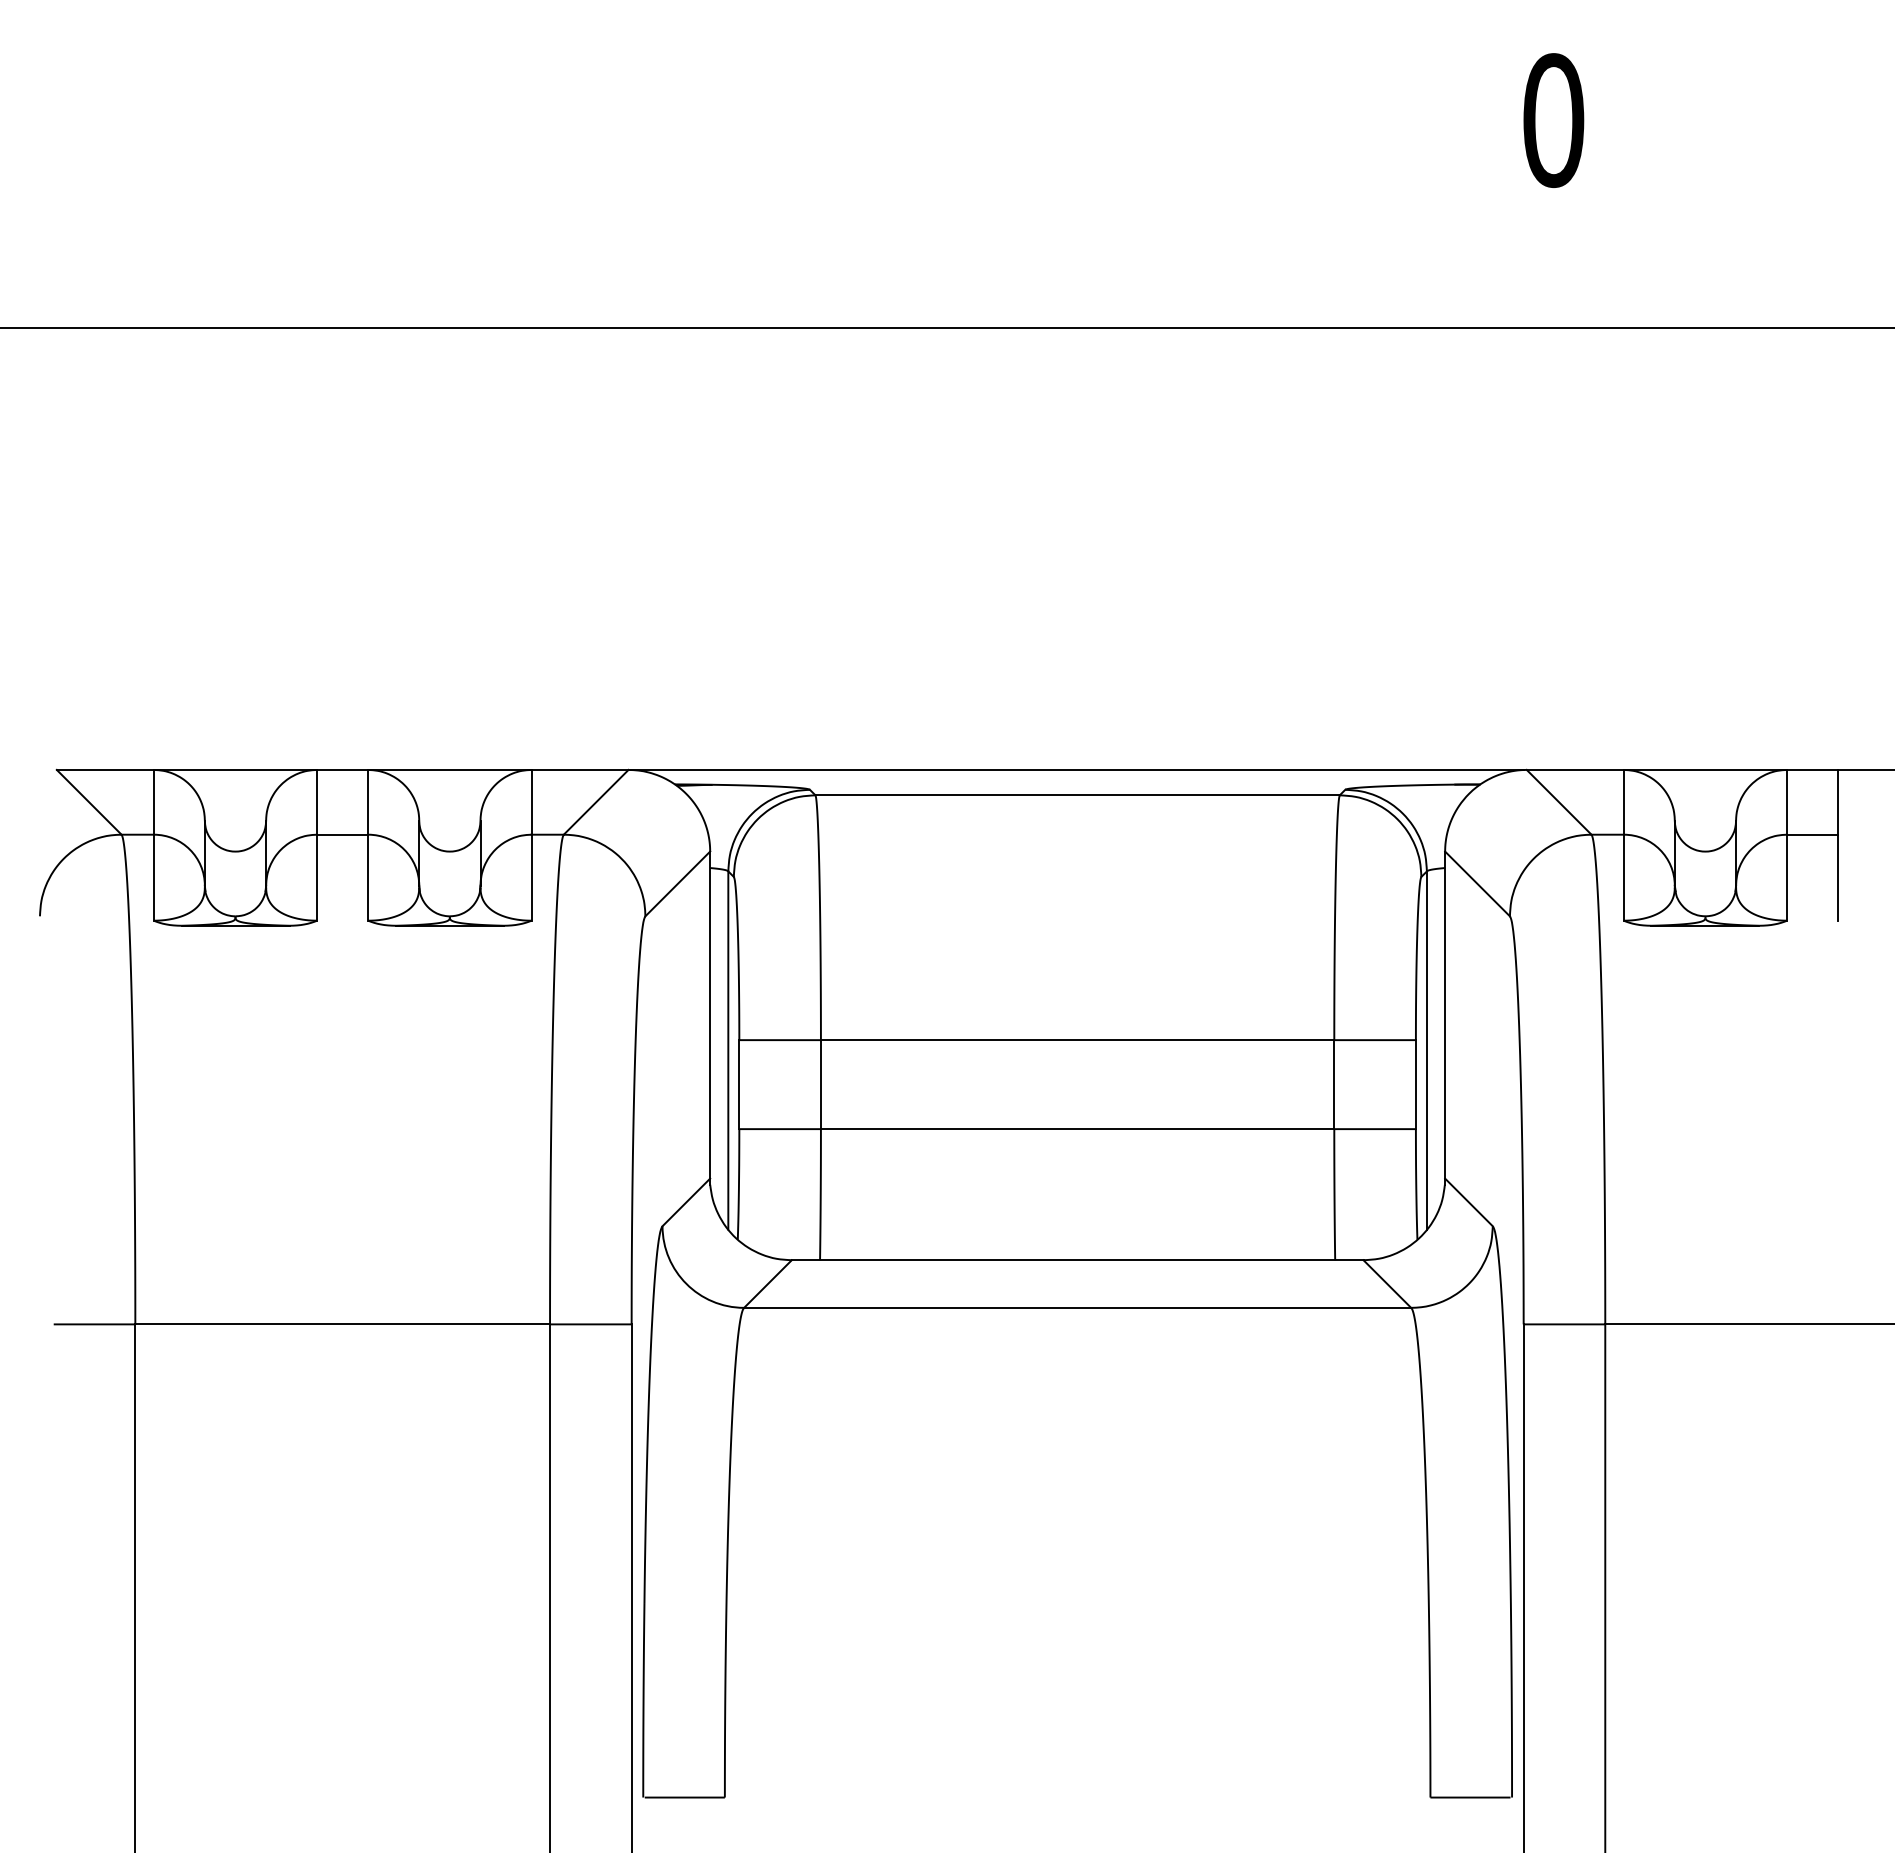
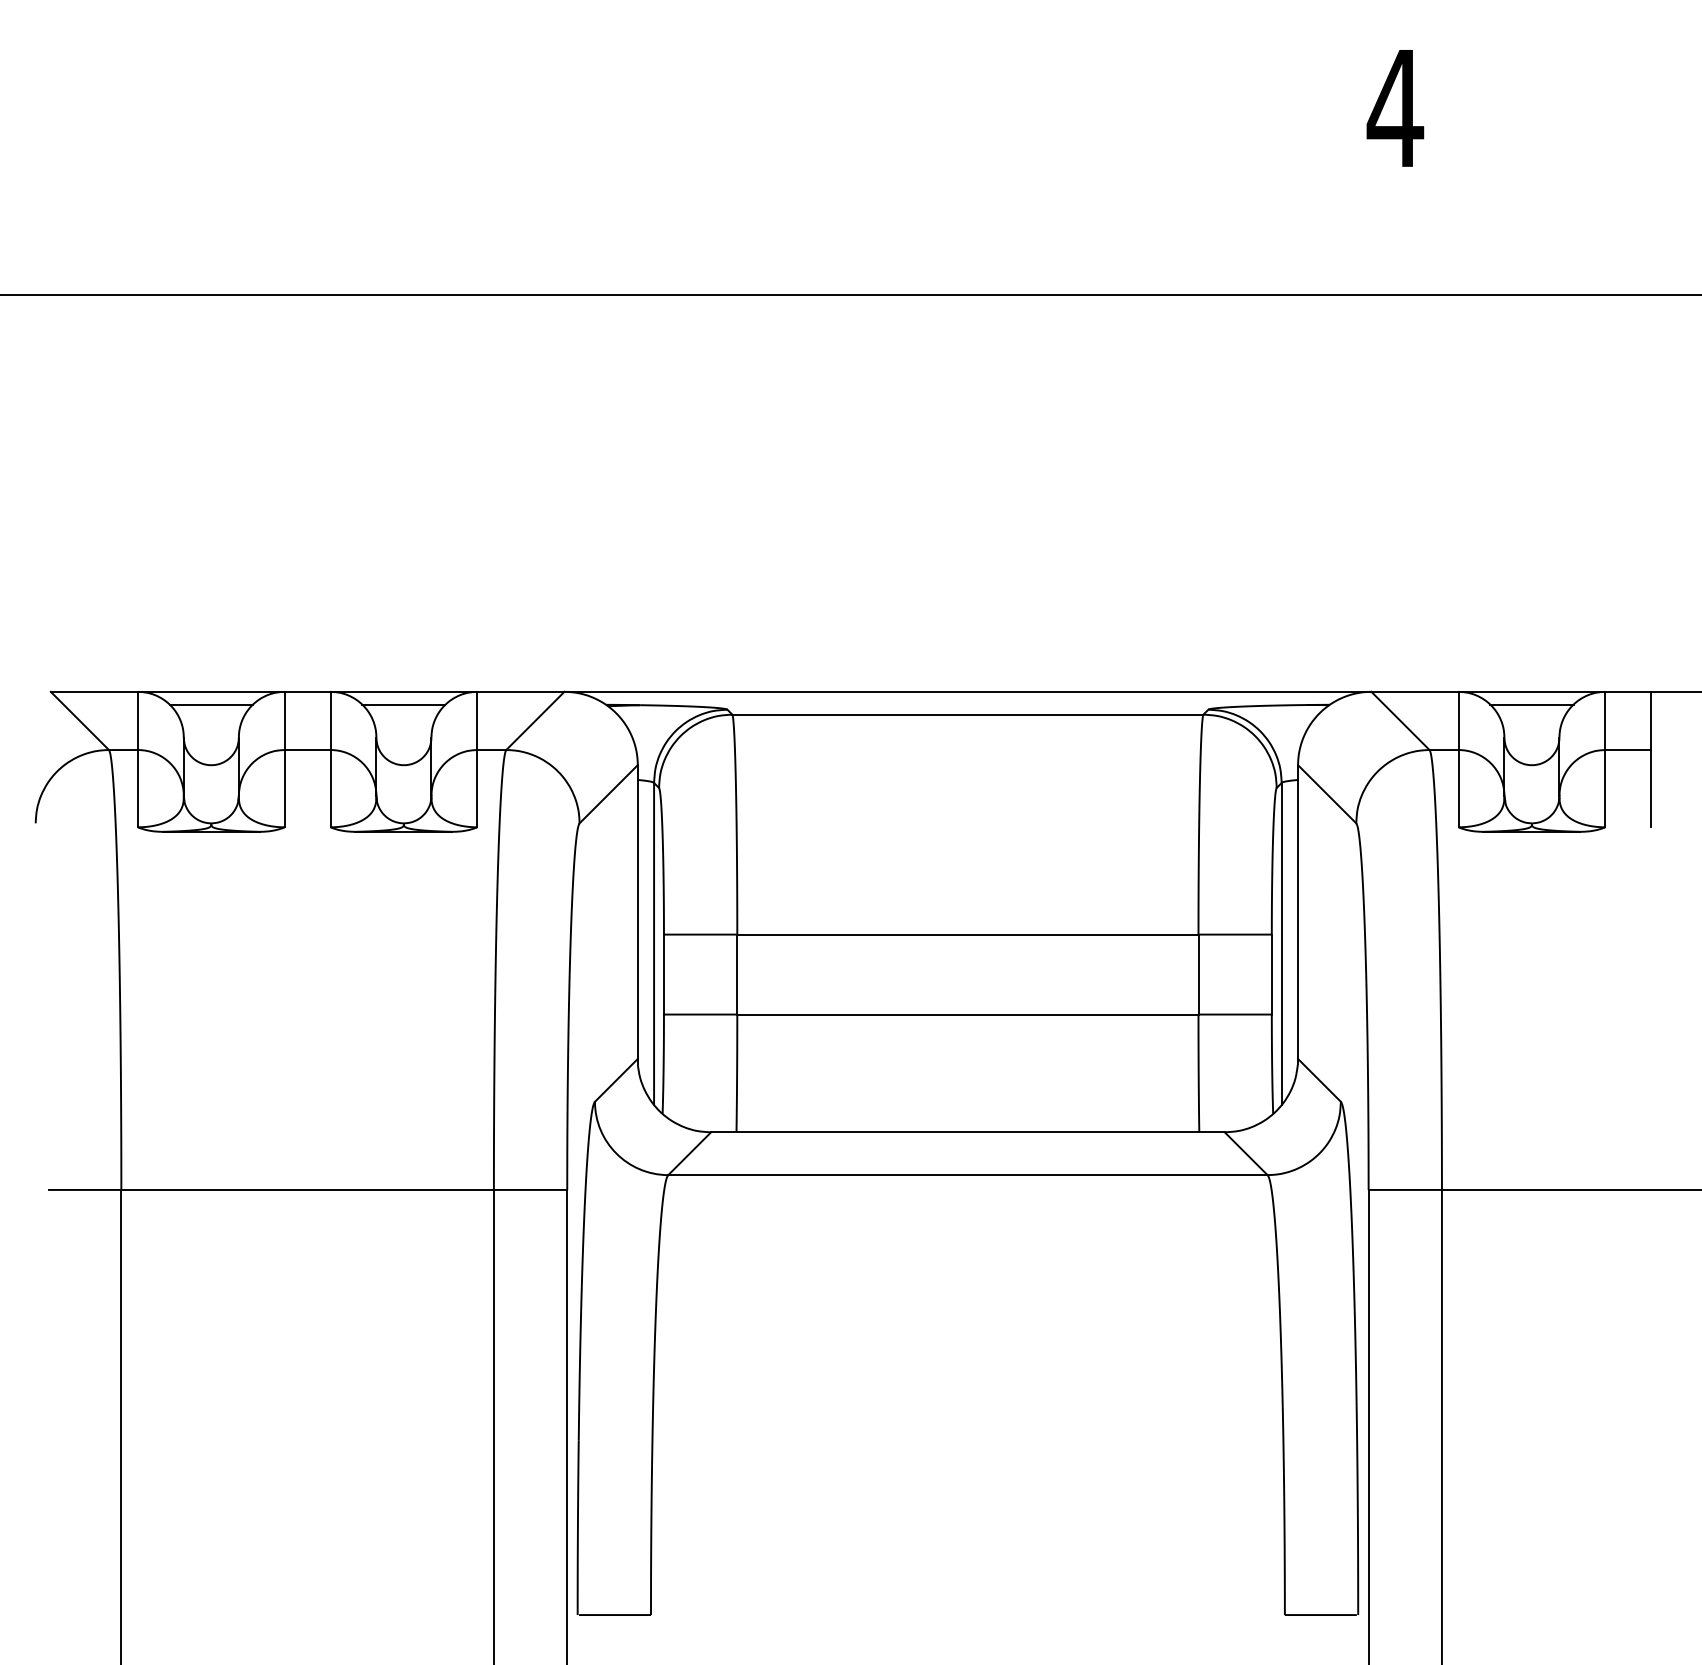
text: (1553, 120) -> (1395, 108), 0 -> 4
line: (235, 784) -> (211, 704), added
line: (449, 784) -> (403, 704), added
line: (1705, 784) -> (1531, 704), added

